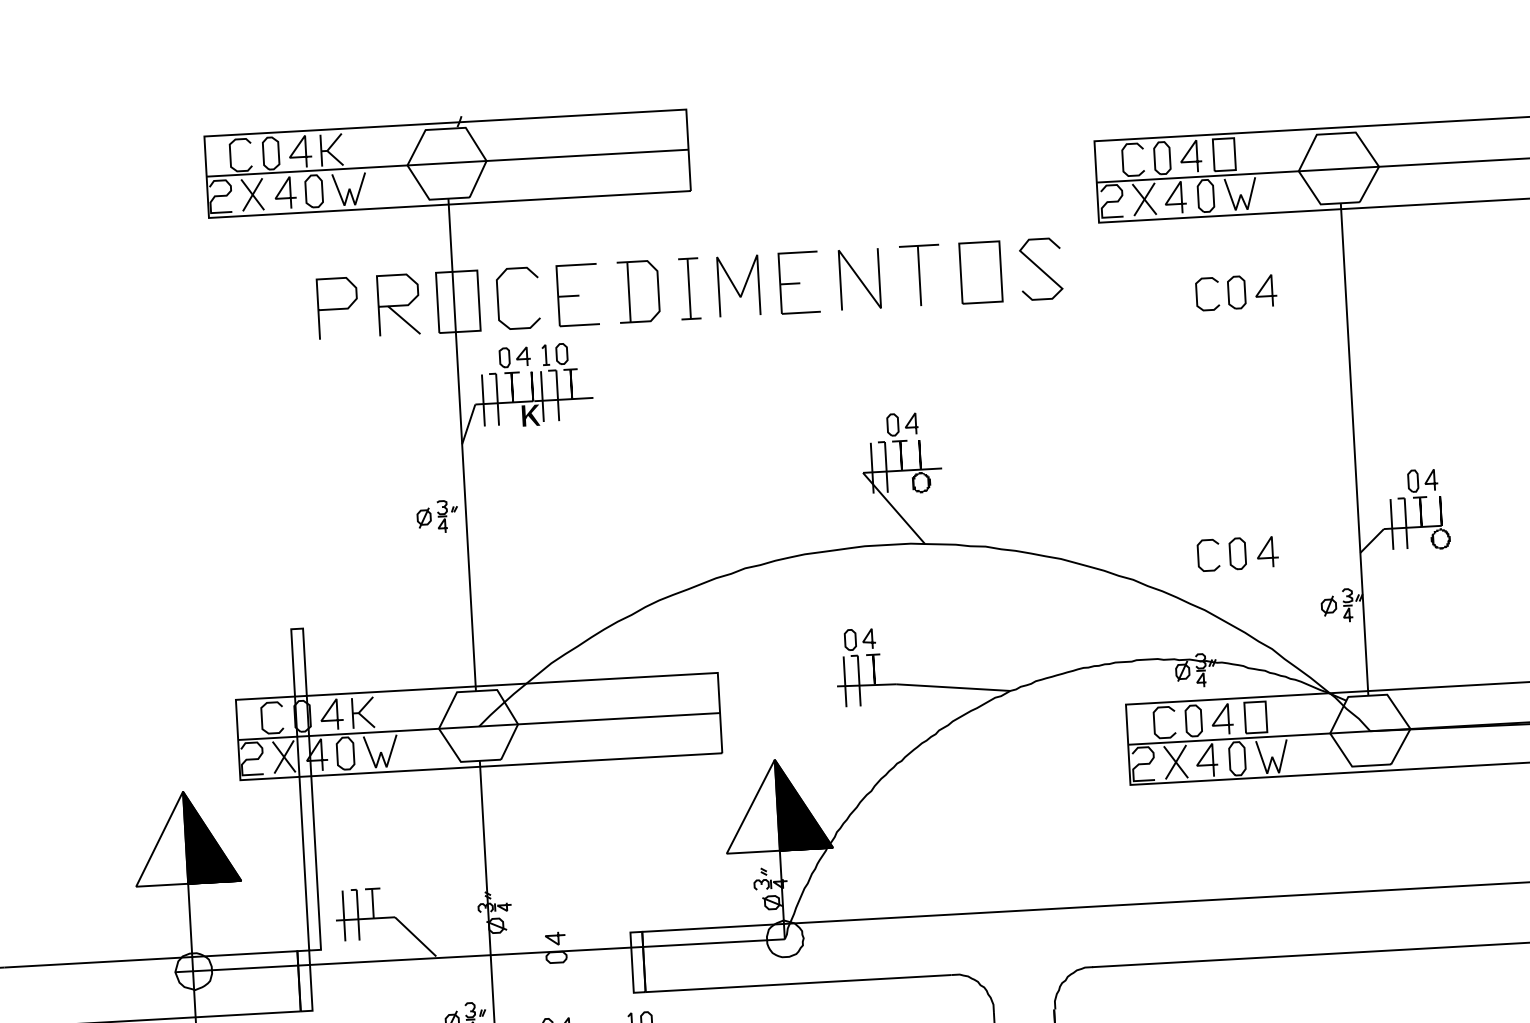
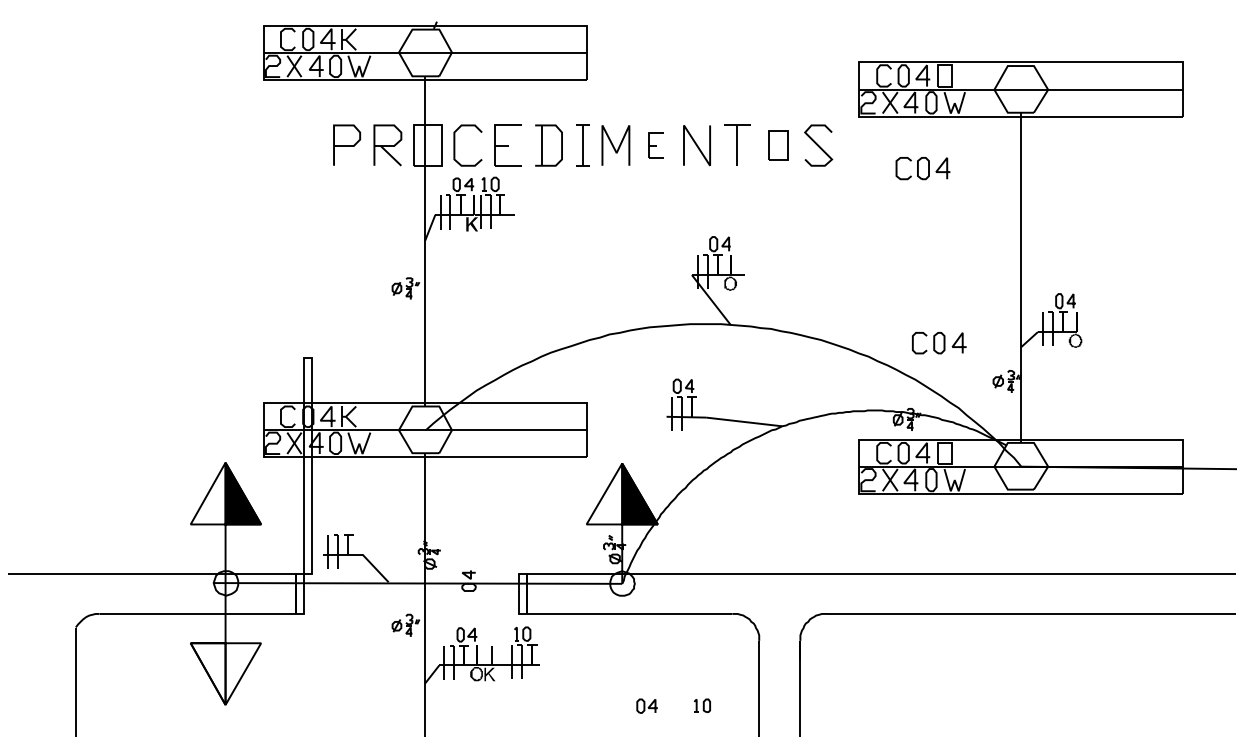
part: (981, 272) -> (778, 145), size x0.7
part: (799, 282) -> (656, 145), size x0.6
part: (1235, 292) -> (922, 168), moved

